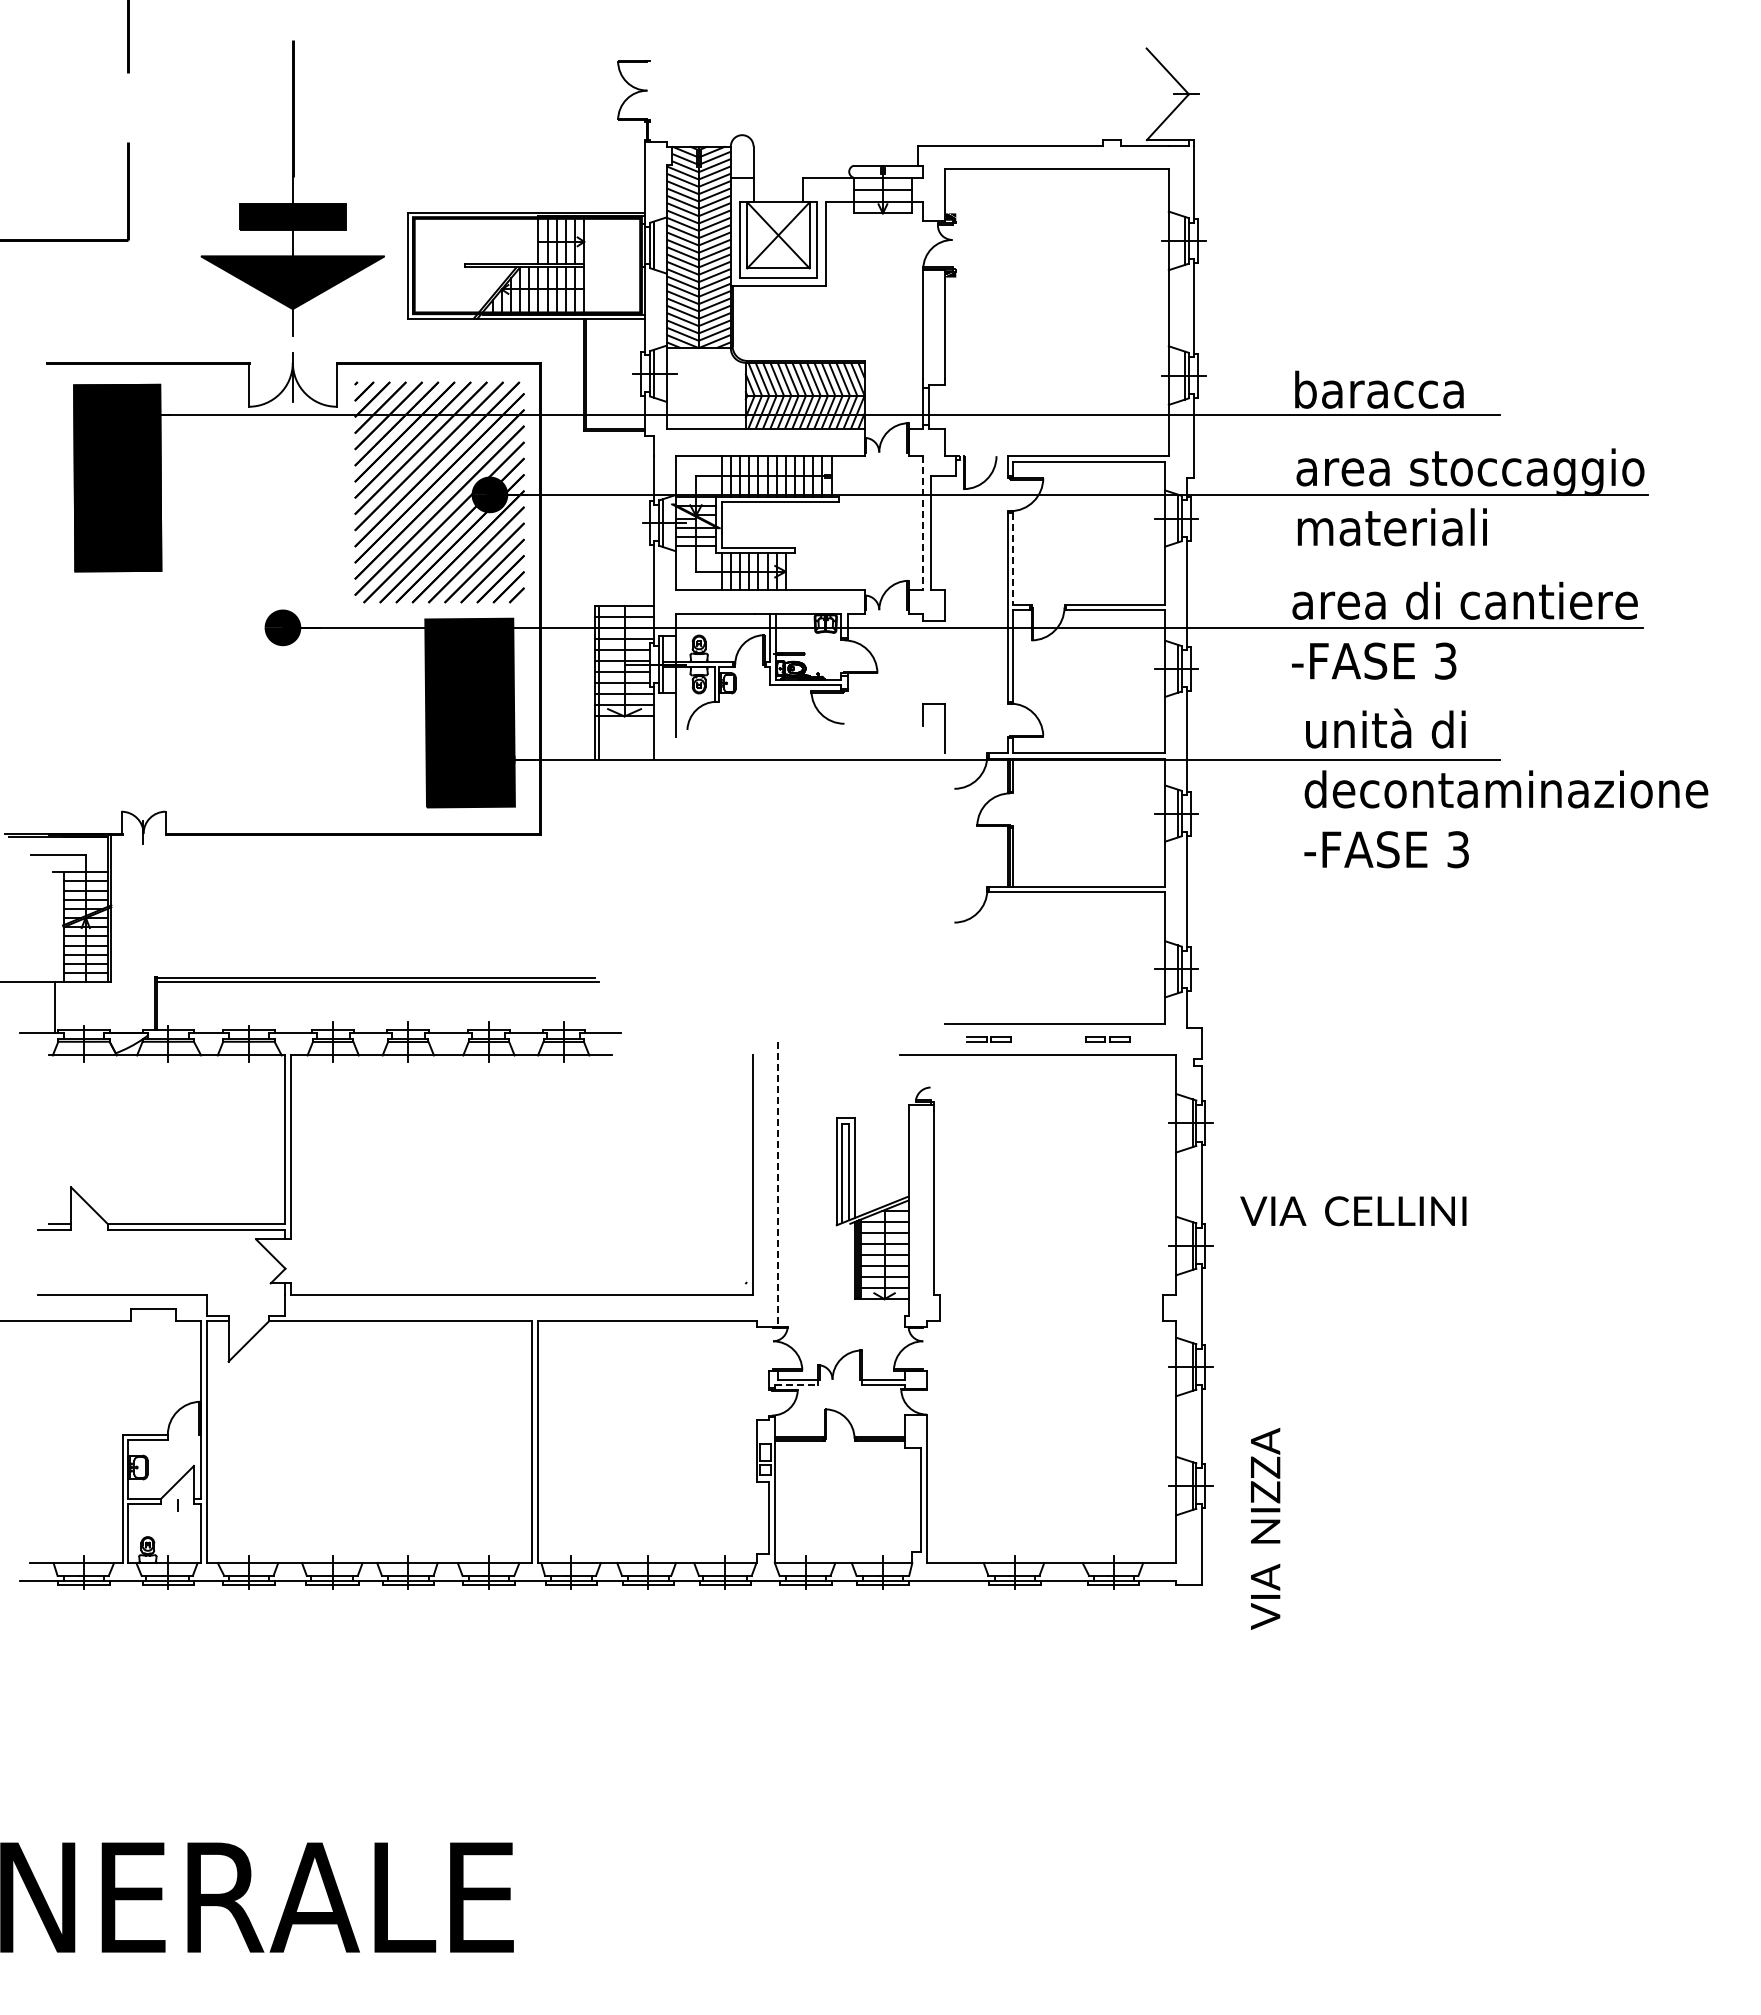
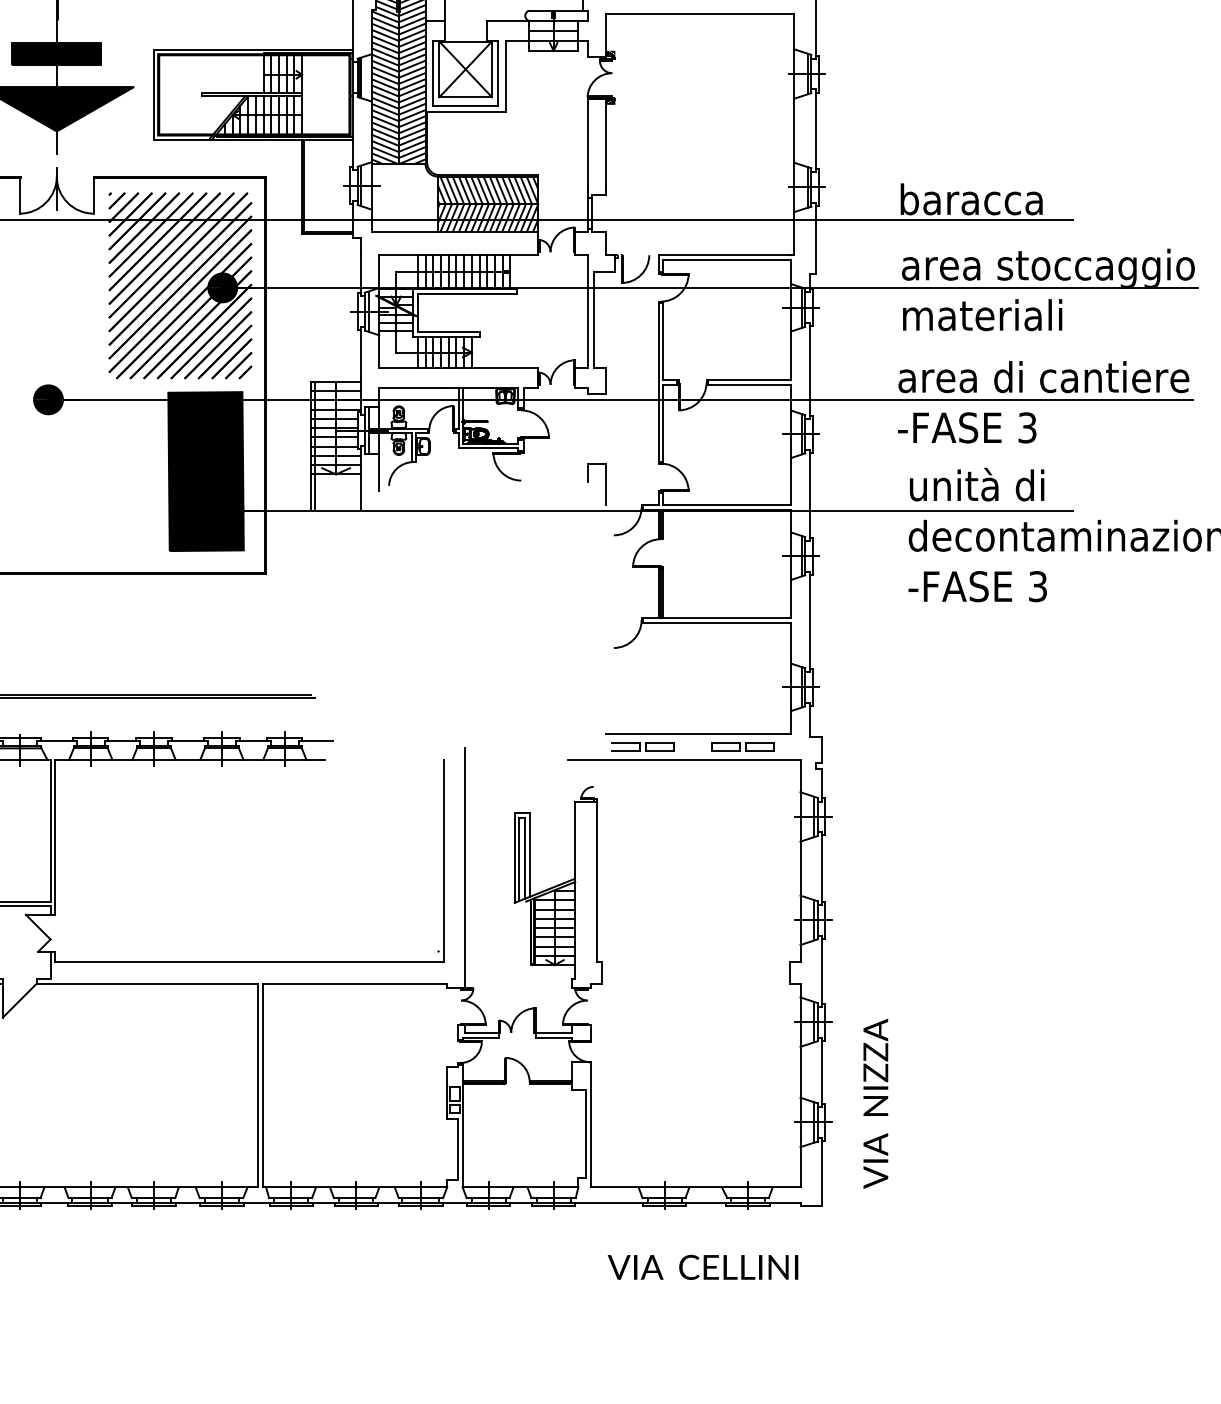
line: (923, 523) -> (587, 311), dashed -> solid
line: (1013, 558) -> (663, 341), dashed -> solid
part: (988, 1039) -> (642, 746), size x1.67
part: (1107, 1039) -> (742, 746), size x1.67
line: (777, 1184) -> (464, 868), dashed -> solid
text: (1353, 1211) -> (703, 1267), moved
line: (796, 1385) -> (480, 1037), dashed -> solid
text: (1265, 1528) -> (875, 1103), moved

